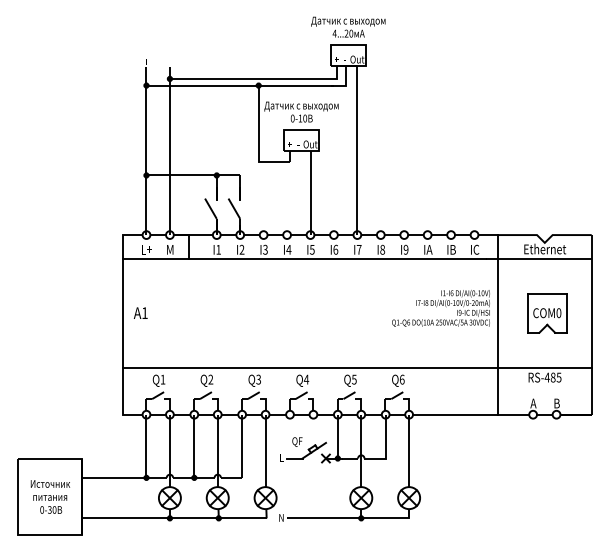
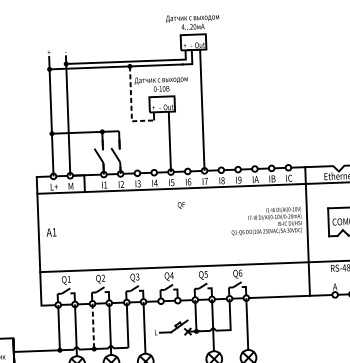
line: (258, 140) -> (131, 105), solid -> dashed
text: (297, 441) -> (181, 204), moved
line: (194, 446) -> (93, 326), solid -> dashed

